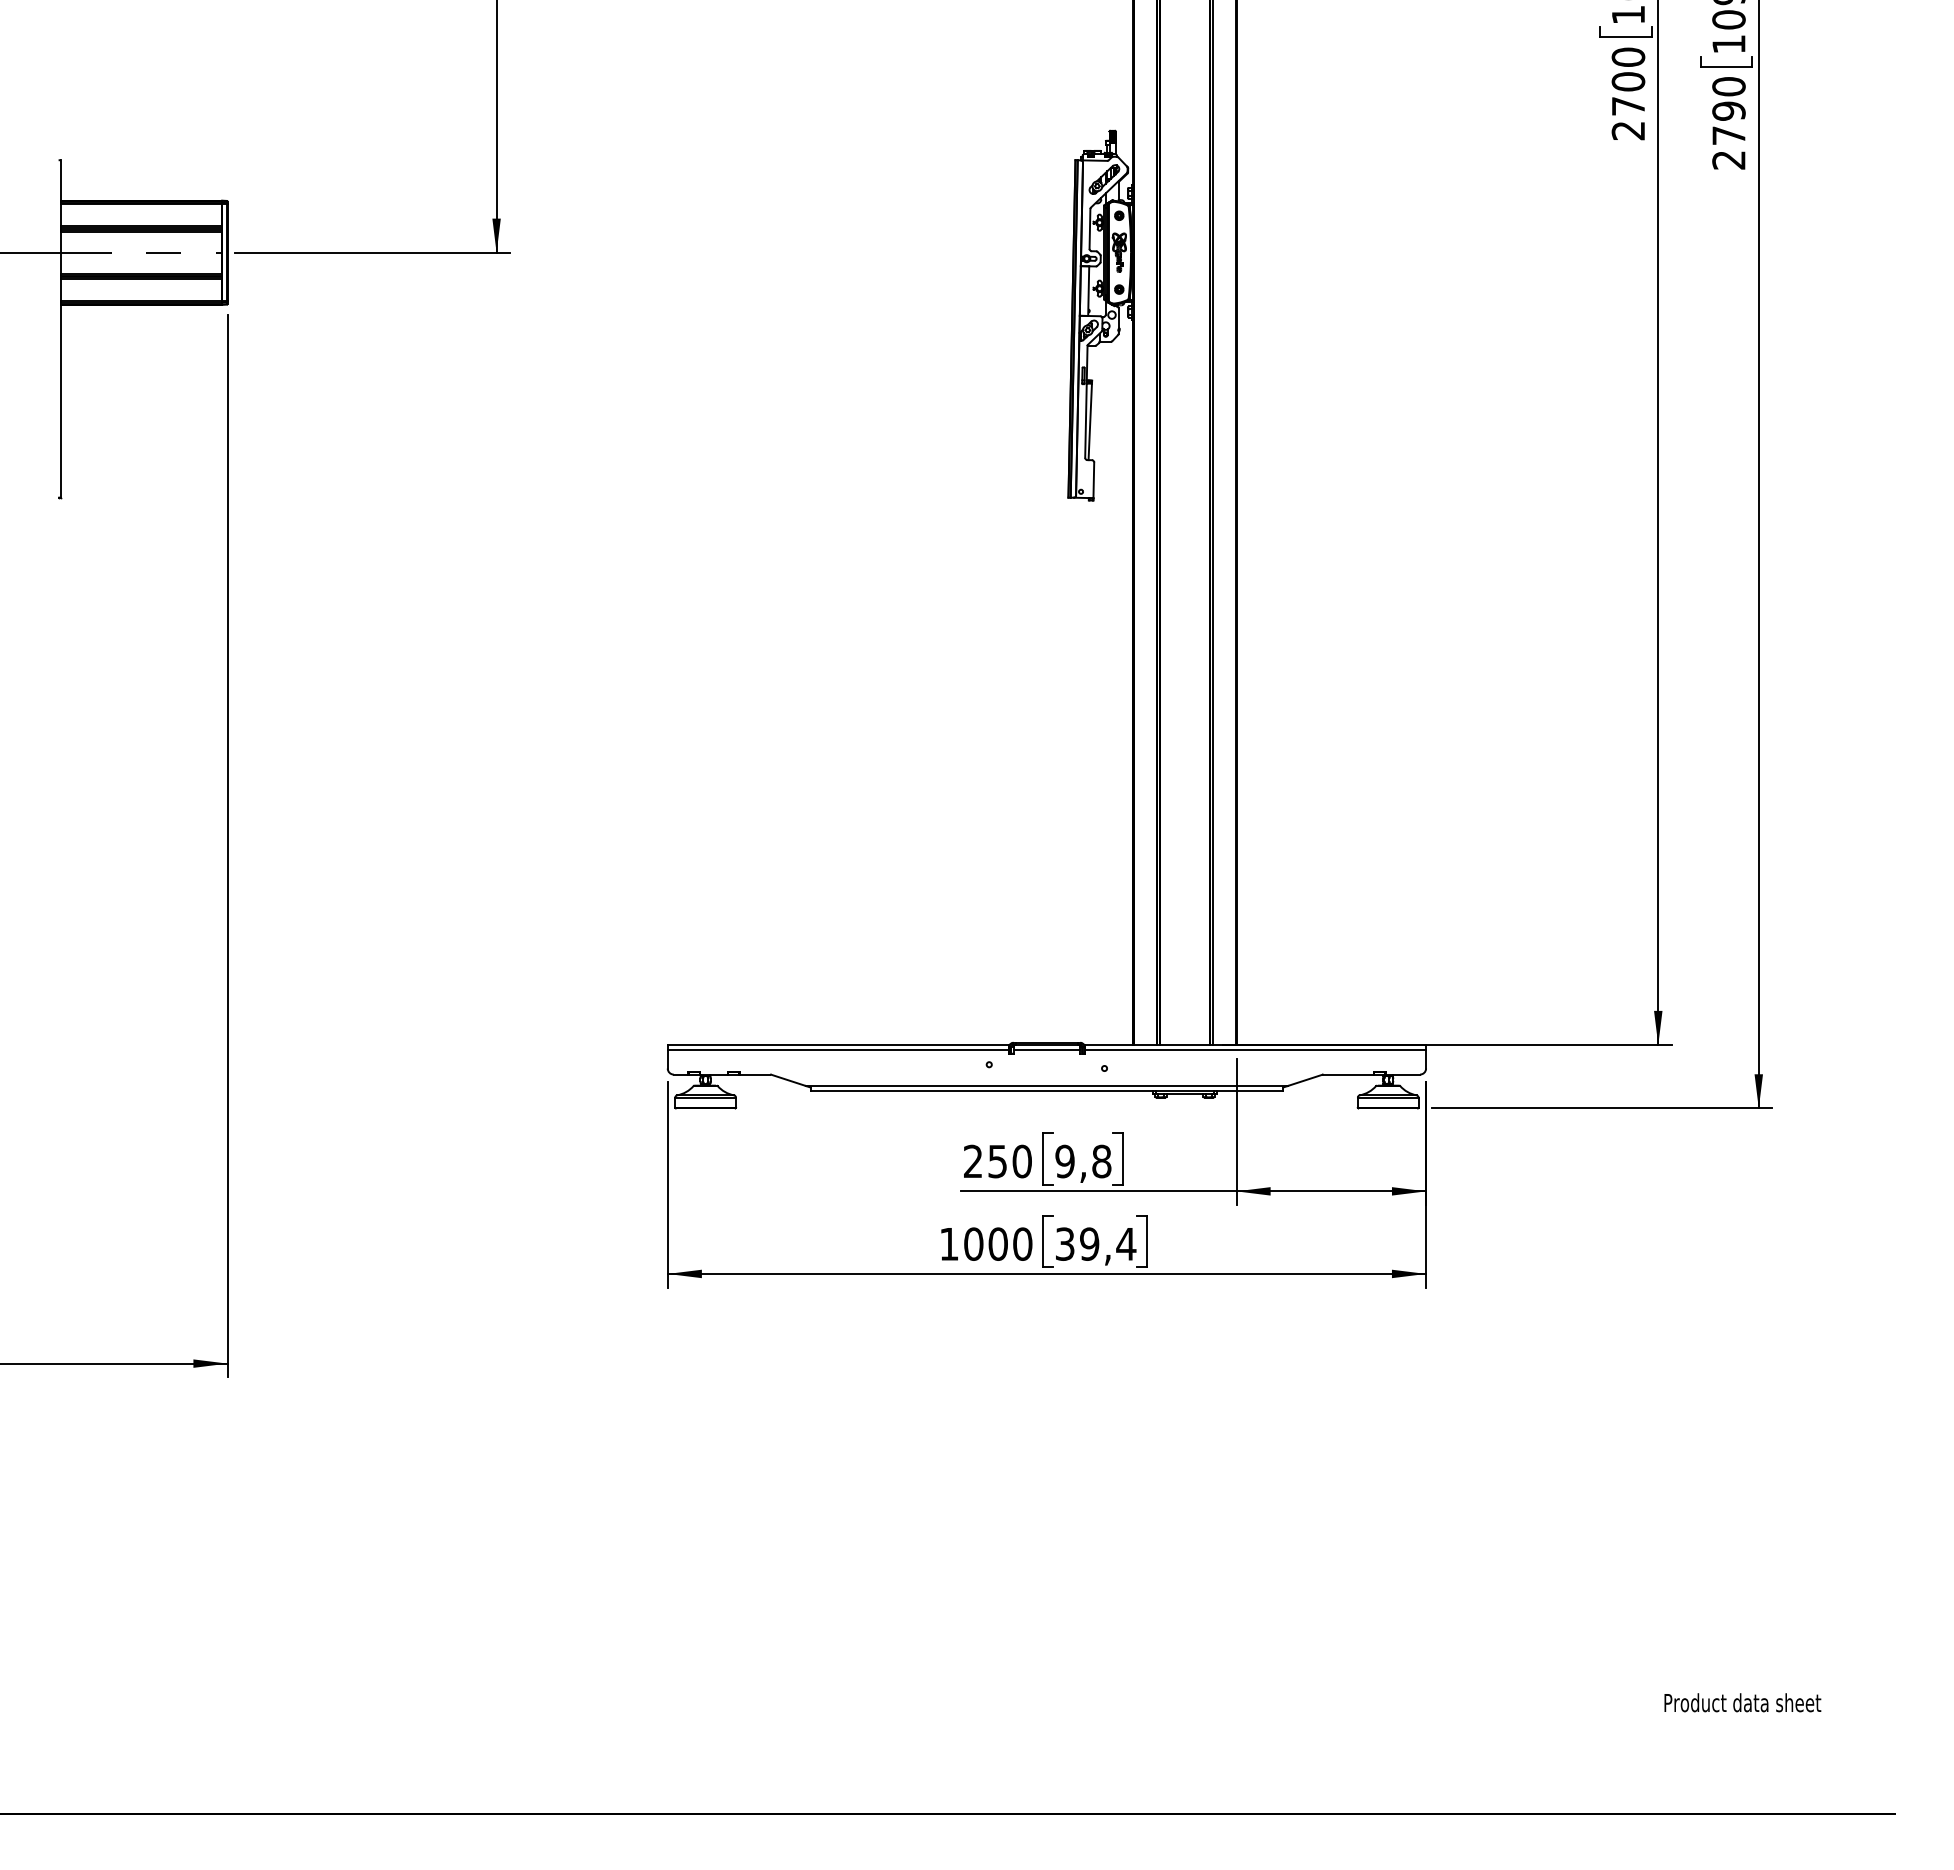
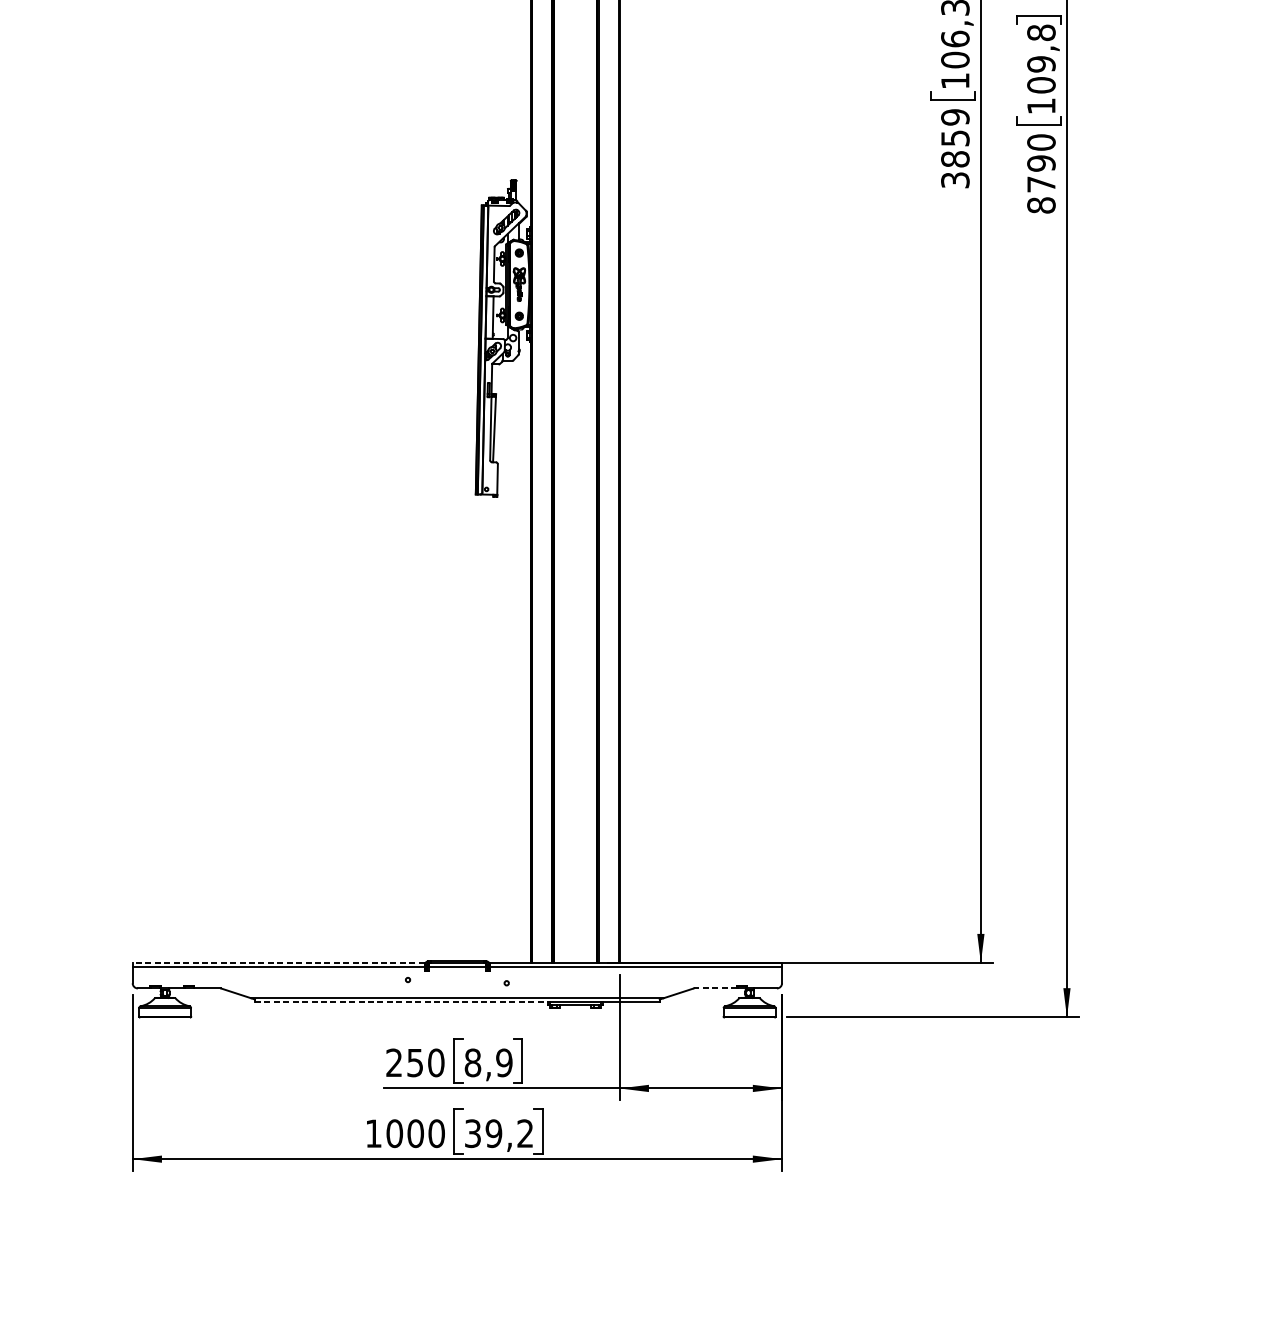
text: (1628, 93) -> (955, 148), 2700 -> 3859
text: (1728, 159) -> (1041, 204), 2790 -> 8790
line: (837, 1045) -> (278, 963), solid -> dashed
line: (1347, 1074) -> (714, 988), solid -> dashed
line: (982, 1090) -> (402, 1002), solid -> dashed
text: (1083, 1161) -> (488, 1062), 9,8 -> 8,9
text: (1126, 1243) -> (525, 1133), 39,4 -> 39,2

